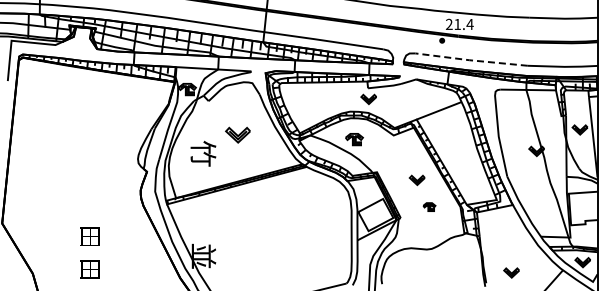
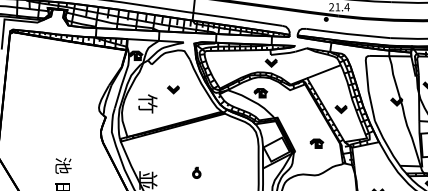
line: (469, 60) -> (346, 34), dashed -> solid
part: (237, 134) -> (173, 89), size x0.62
part: (416, 180) -> (340, 109), moved
part: (429, 206) -> (316, 143), size x1.43
text: (90, 236) -> (63, 165), 田 -> 池
part: (268, 245) -> (196, 172), added

